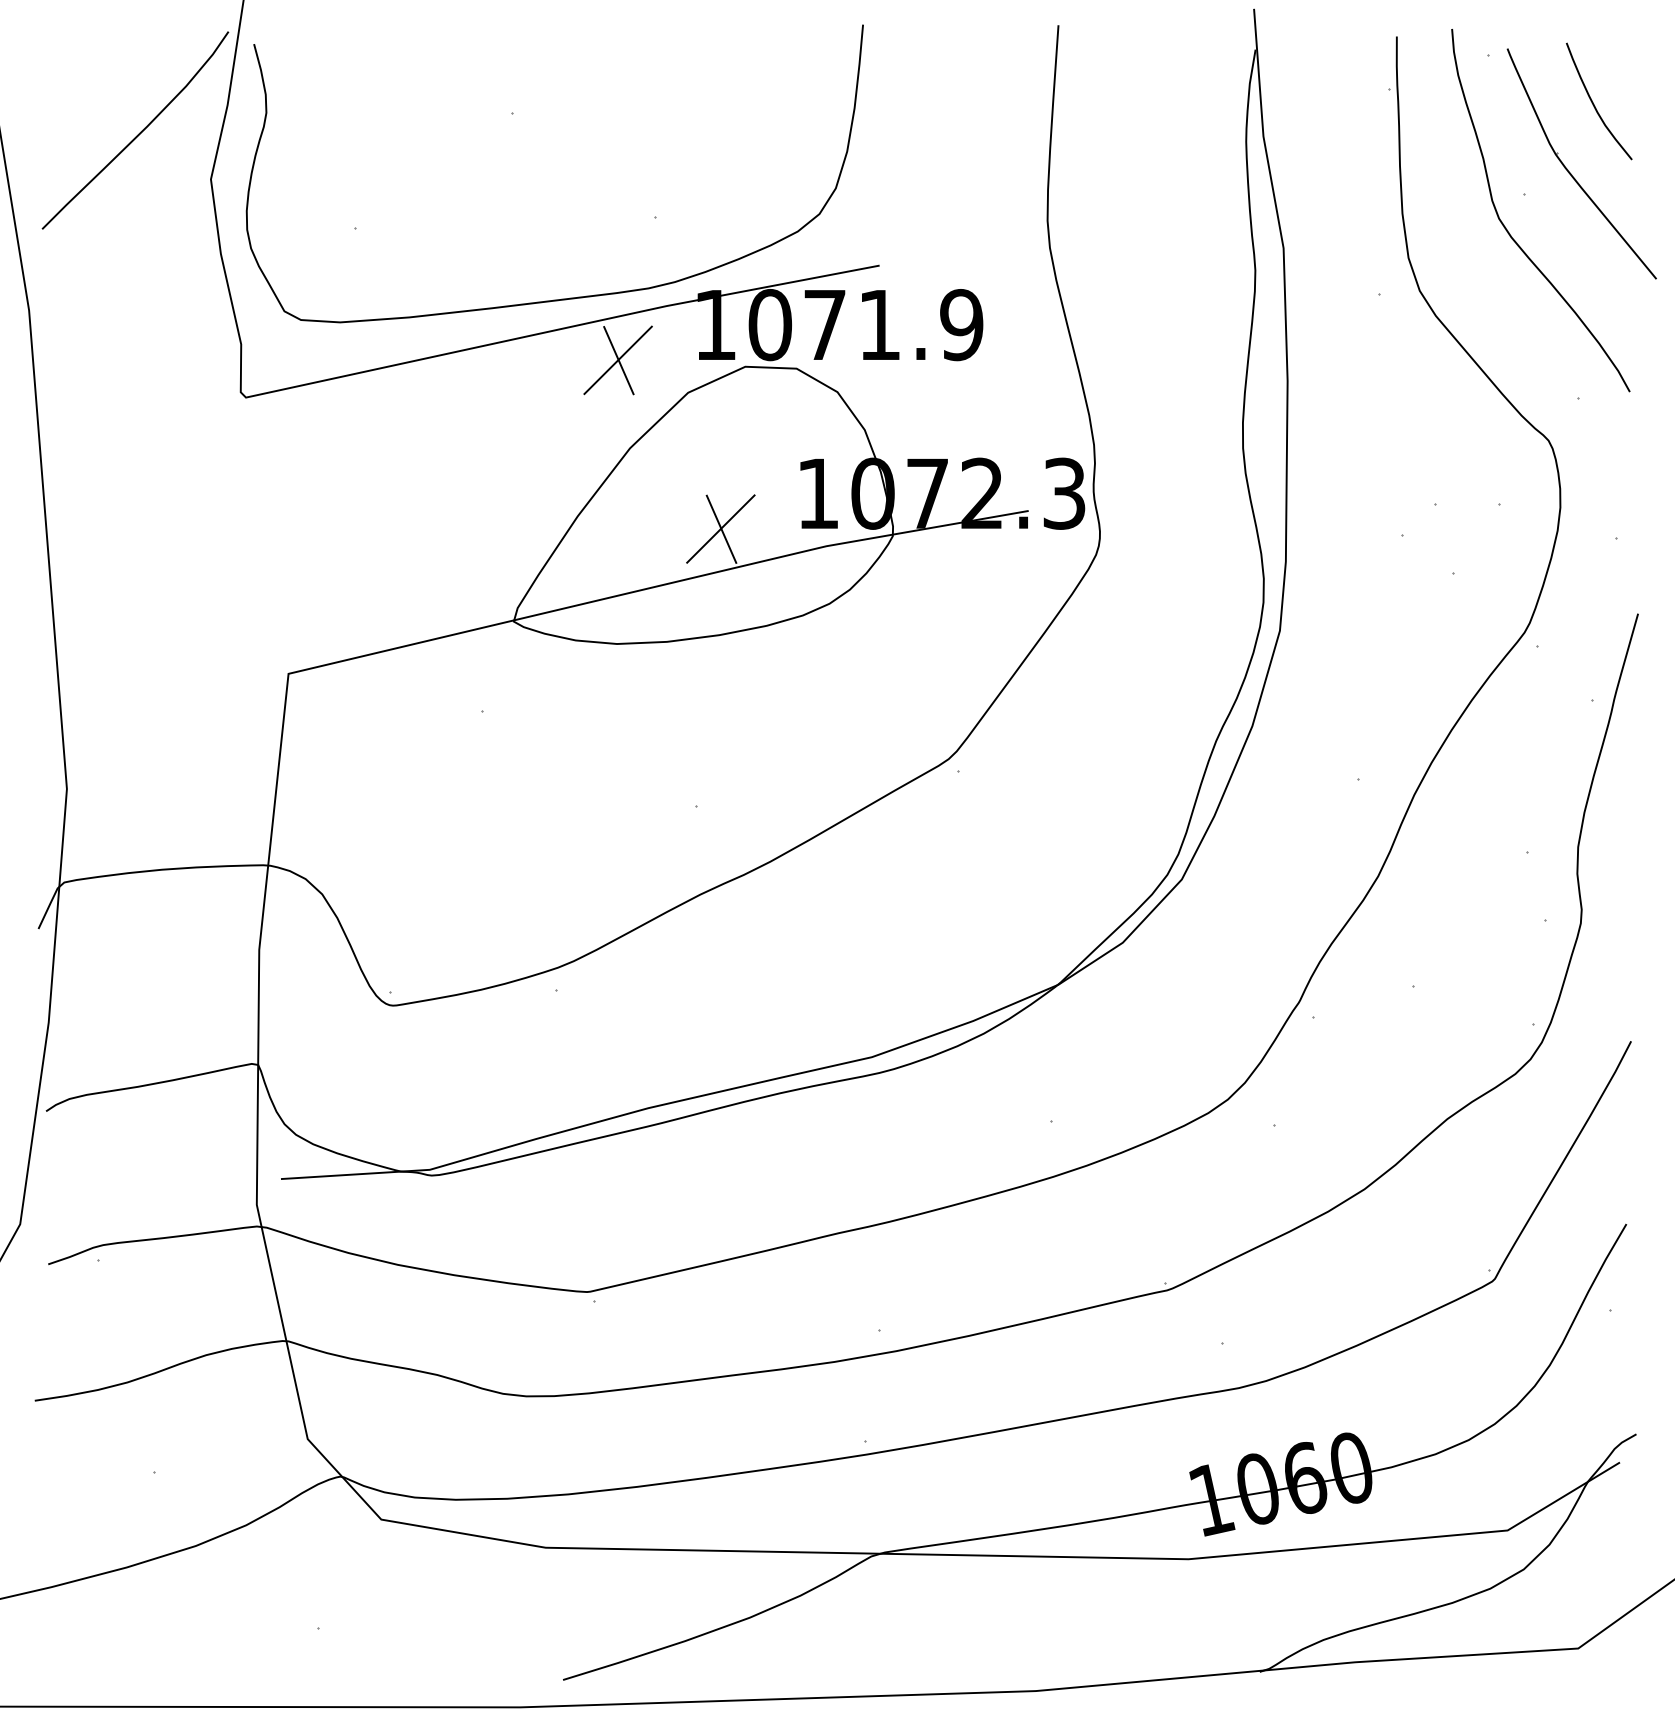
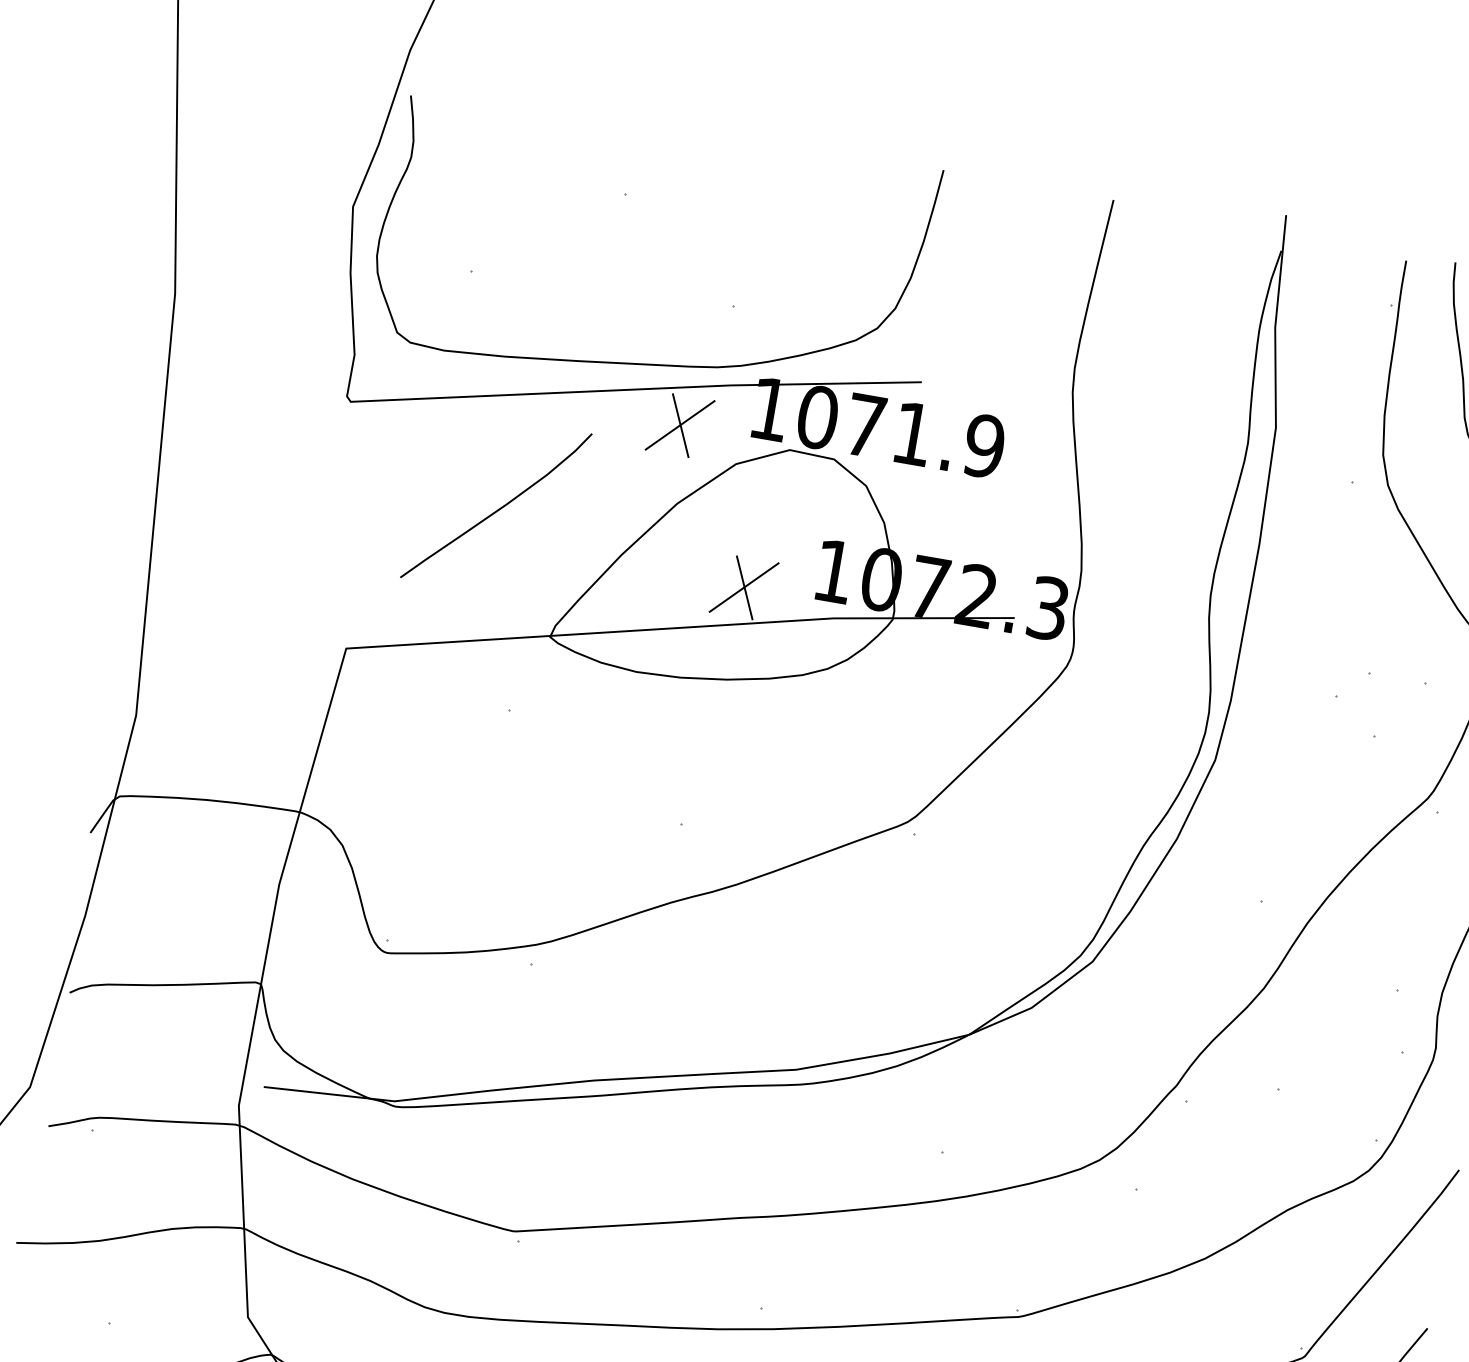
curve: (138, 133) -> (498, 508), moved

